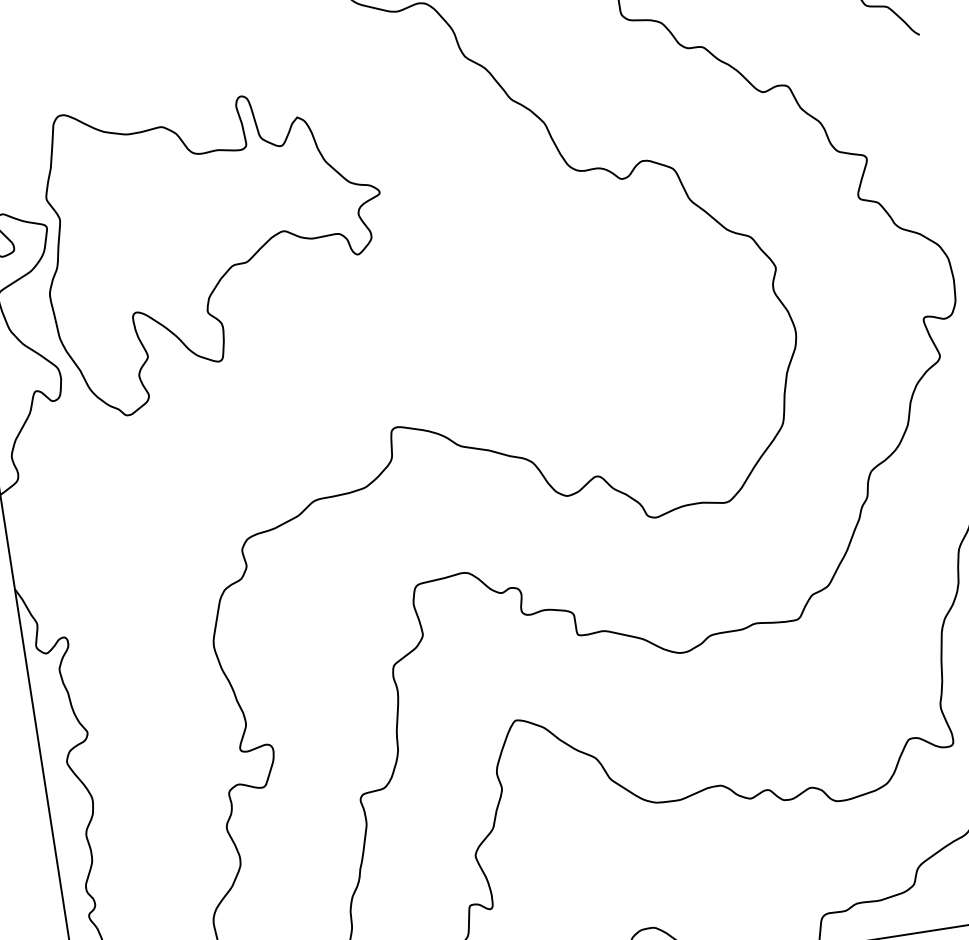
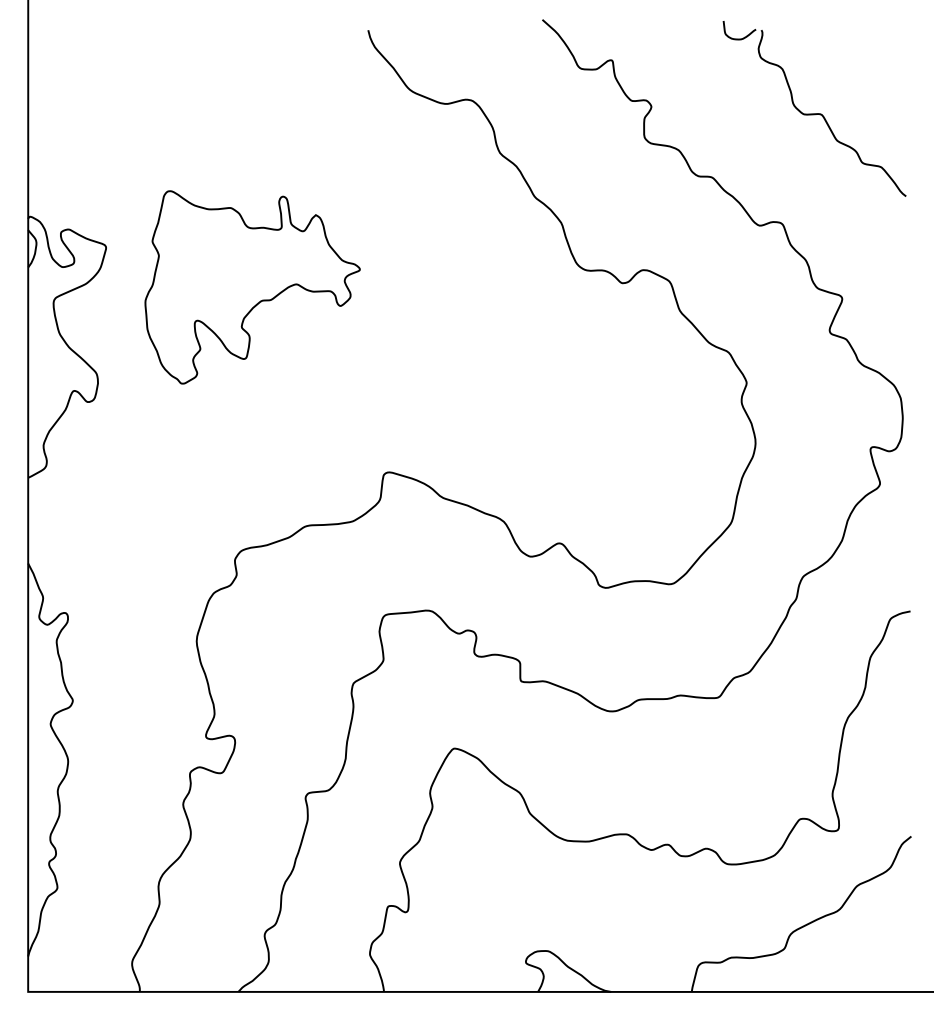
part: (215, 246) -> (252, 287), size x0.7

